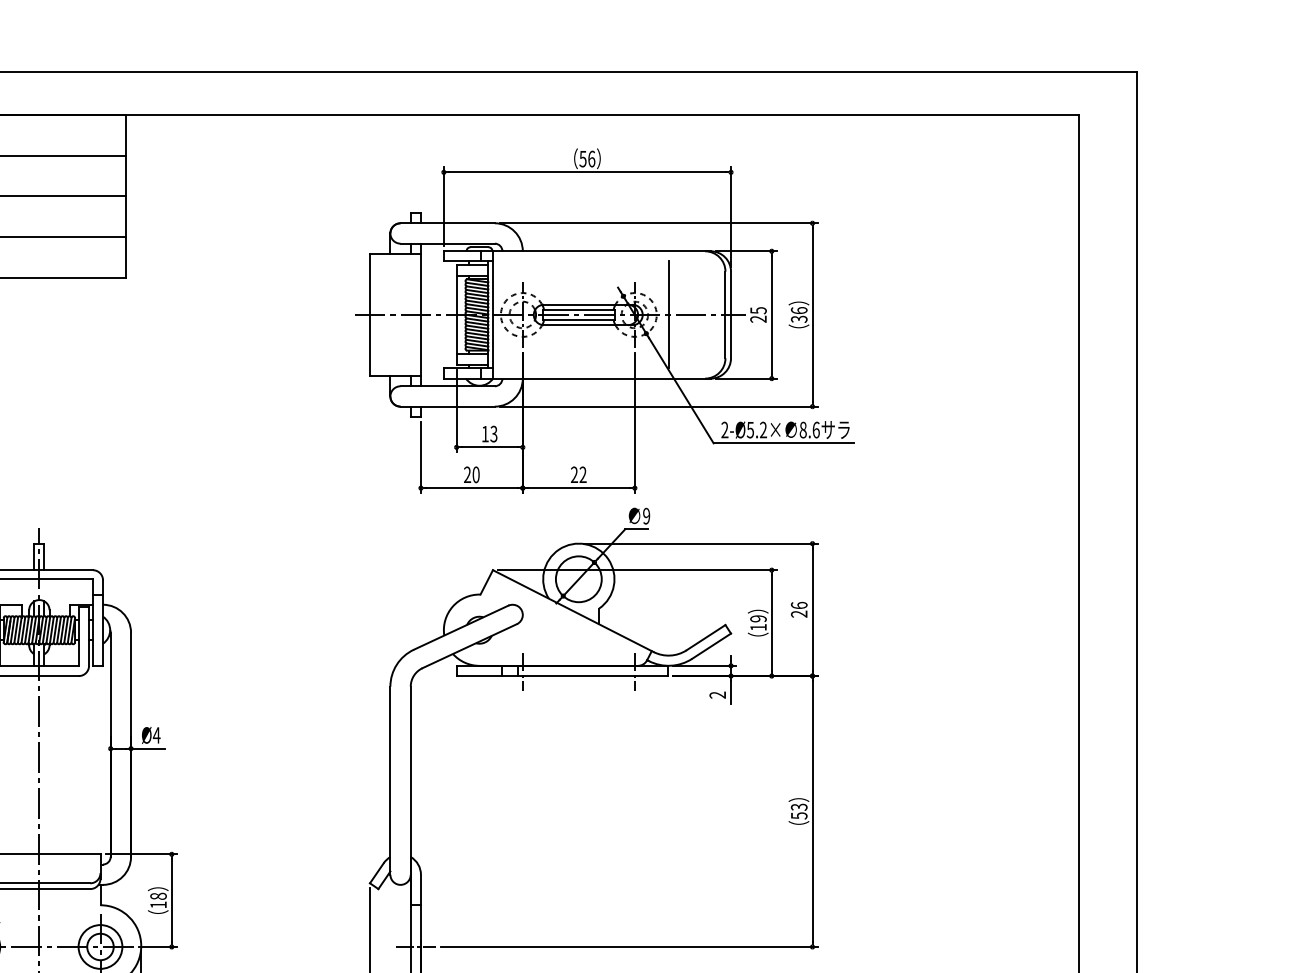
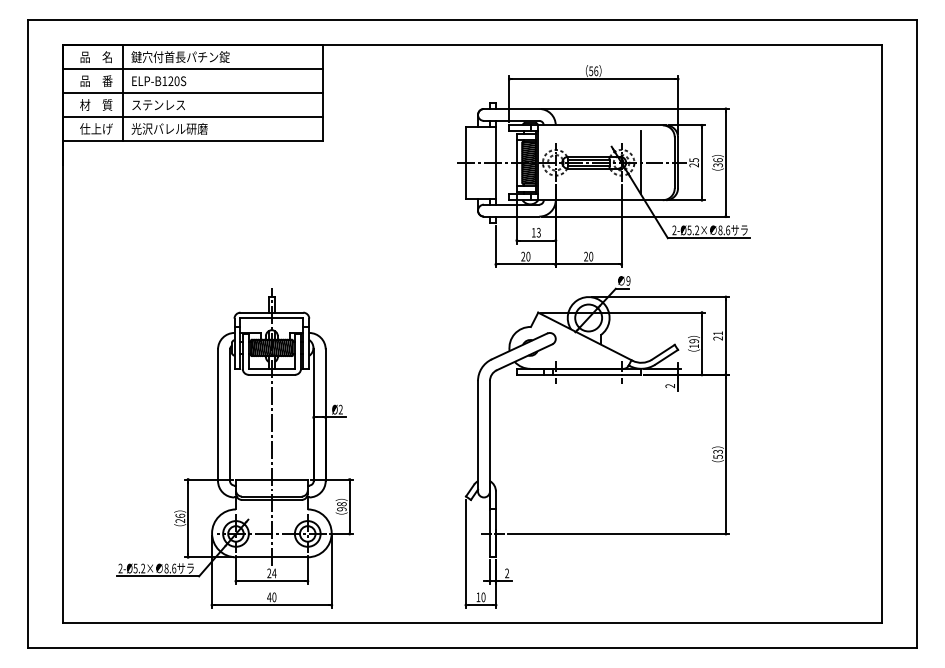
text: (583, 474) -> (591, 256), 22 -> 20
text: (798, 605) -> (717, 333), 26 -> 21
text: (156, 735) -> (340, 409), Ø4 -> Ø2
text: (157, 905) -> (341, 509), 18 -> 98

